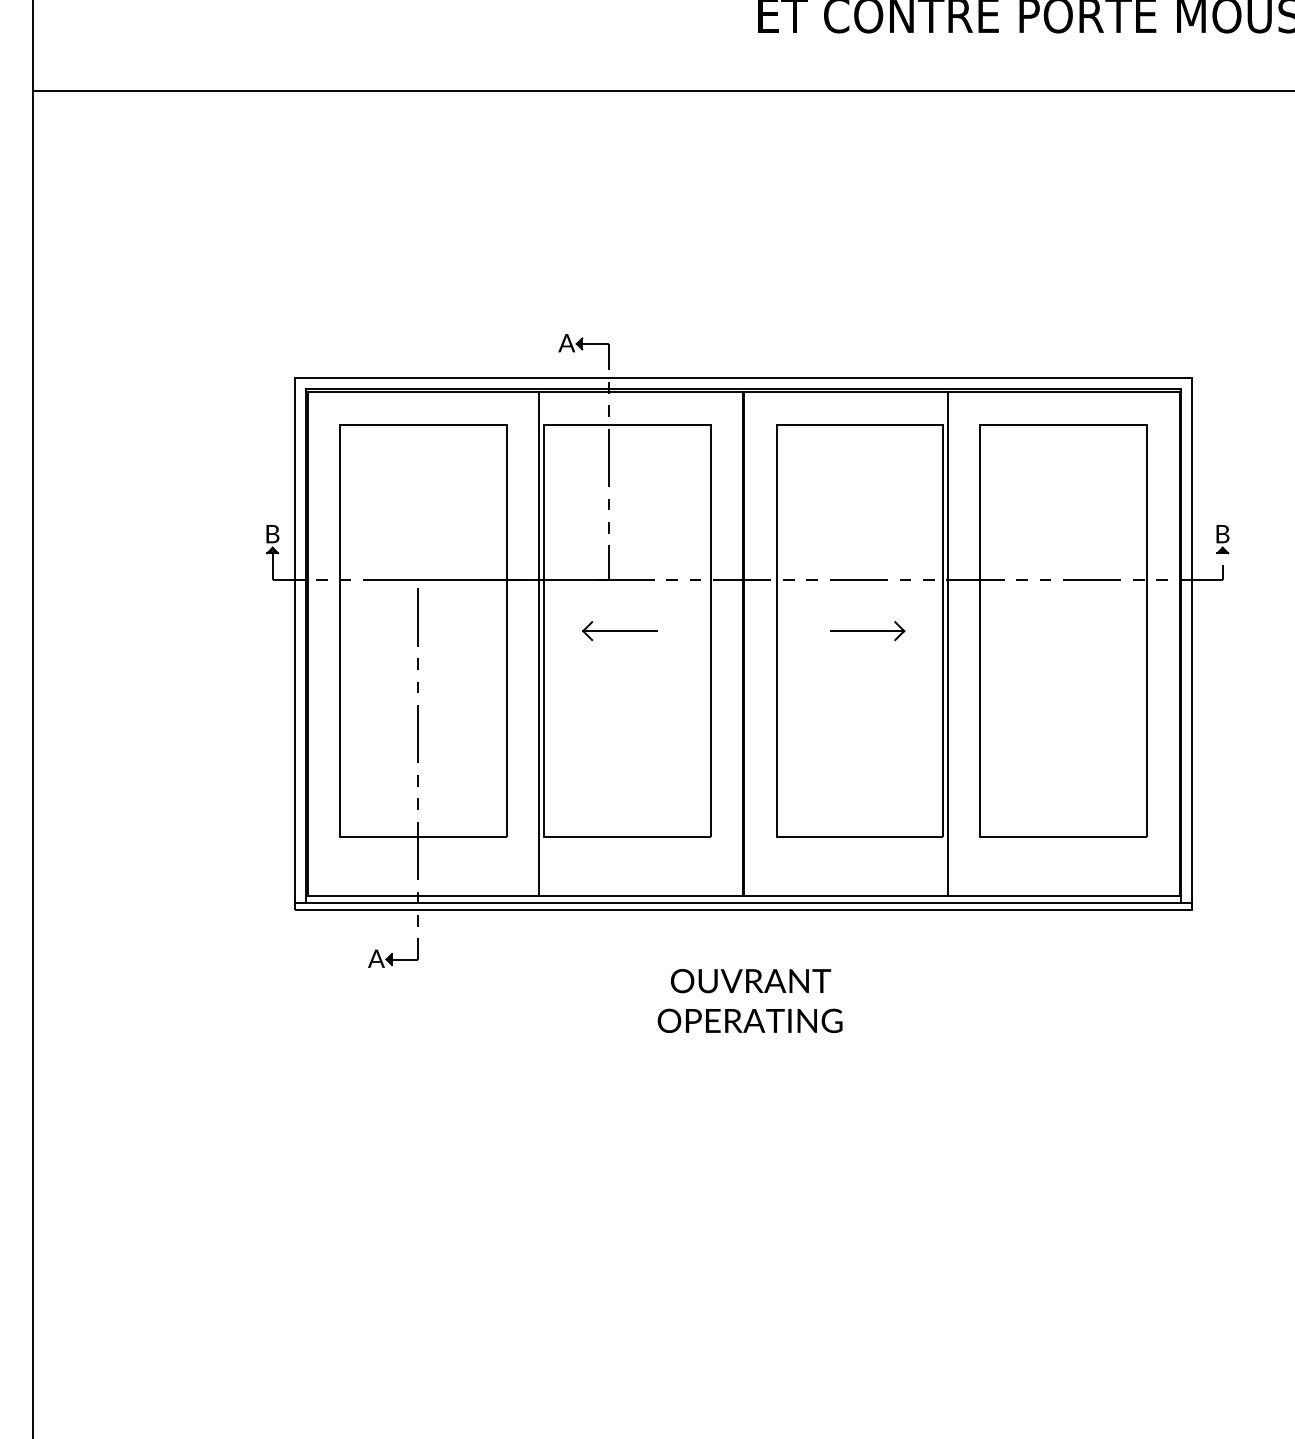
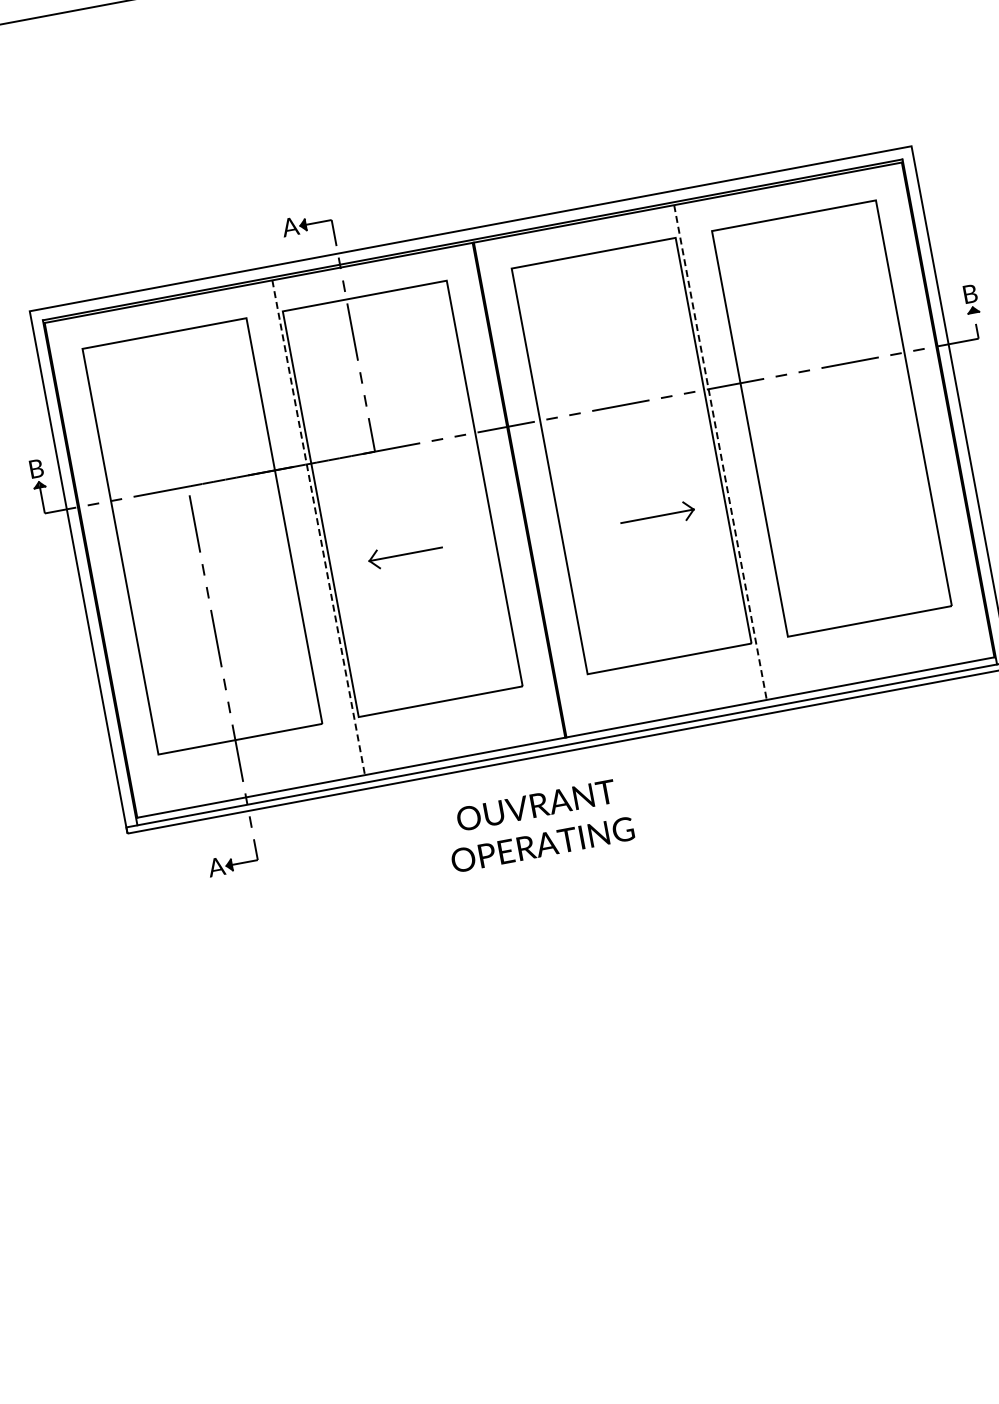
part: (619, 631) -> (405, 554), moved
part: (867, 631) -> (657, 516), moved
line: (539, 644) -> (319, 528), solid -> dashed
line: (948, 644) -> (721, 452), solid -> dashed
text: (749, 1000) -> (538, 824), moved

